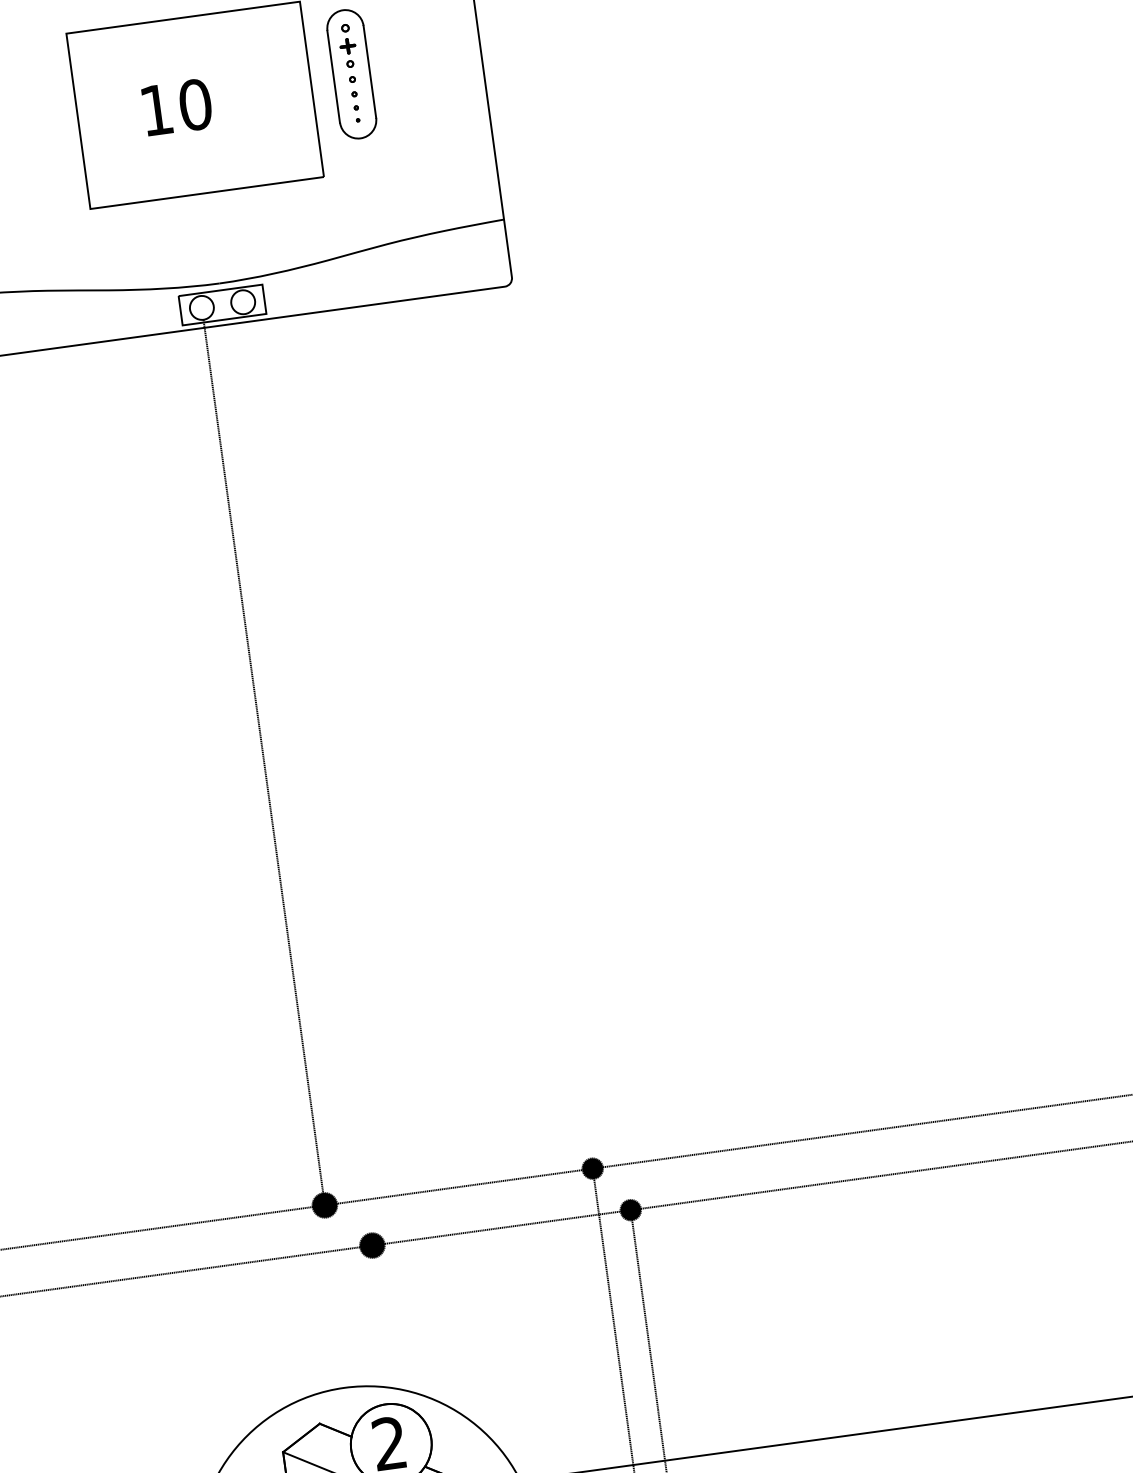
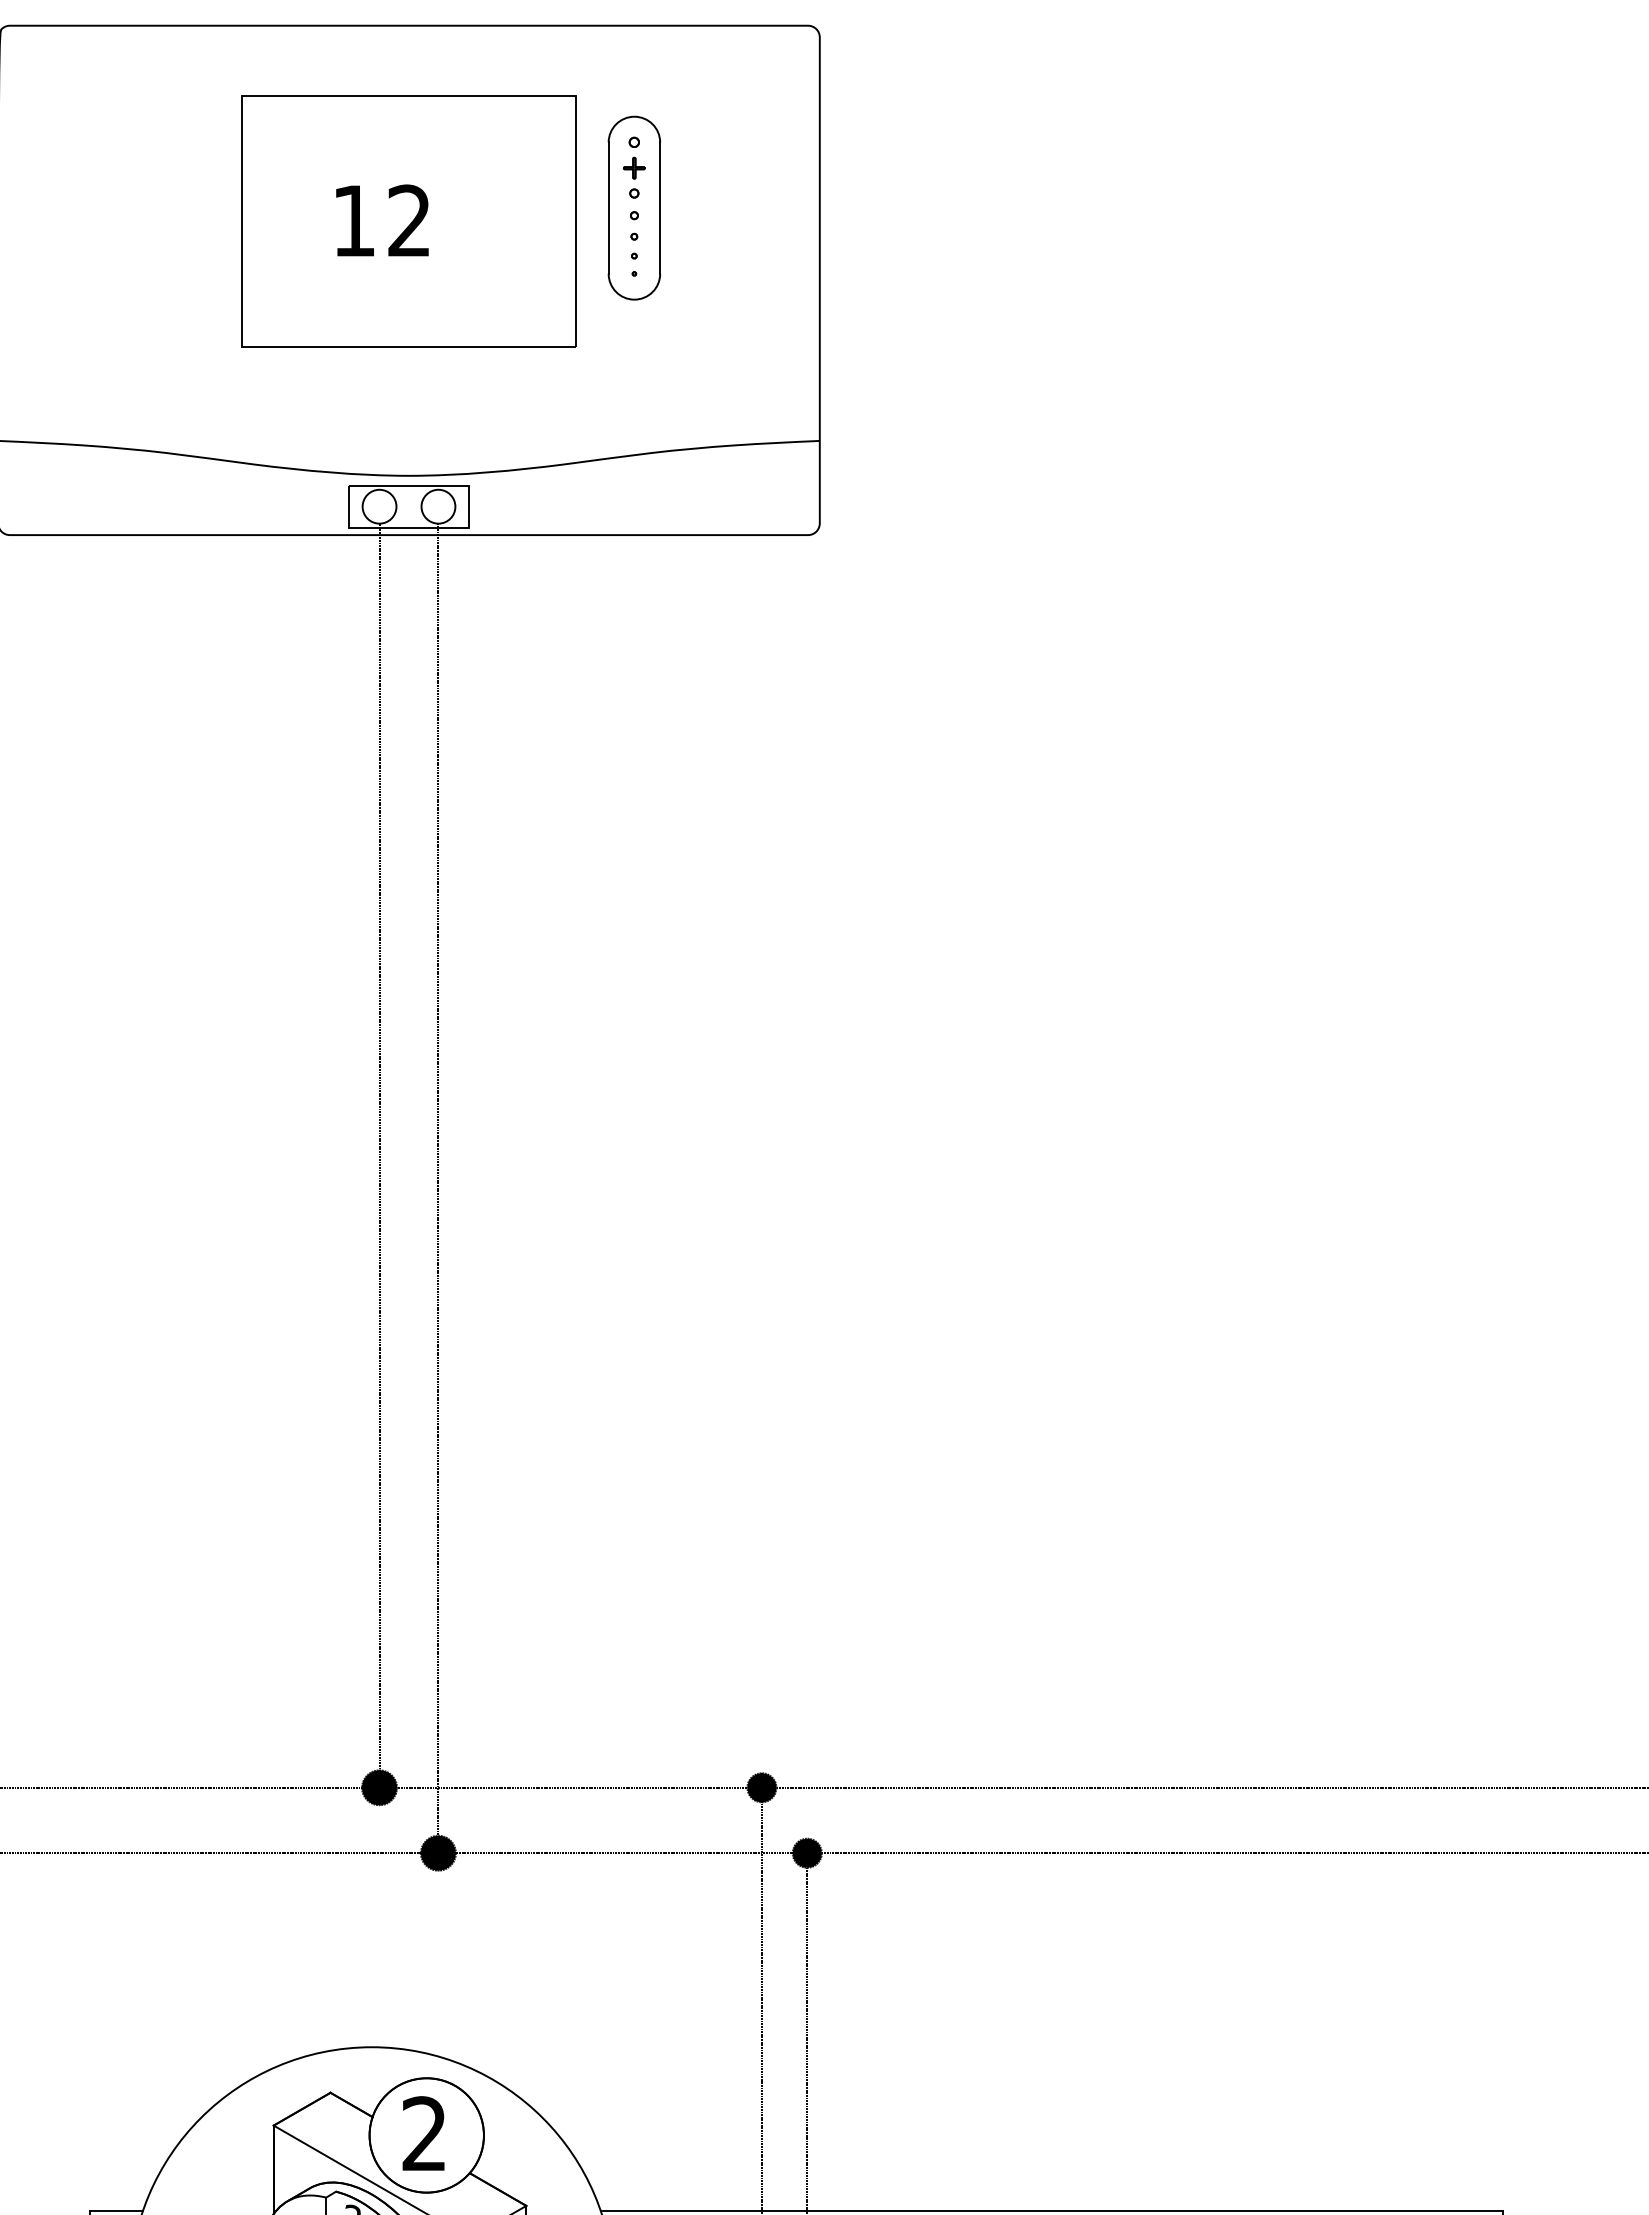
text: (195, 104) -> (409, 220), 10 -> 12
line: (308, 779) -> (438, 1188), added

